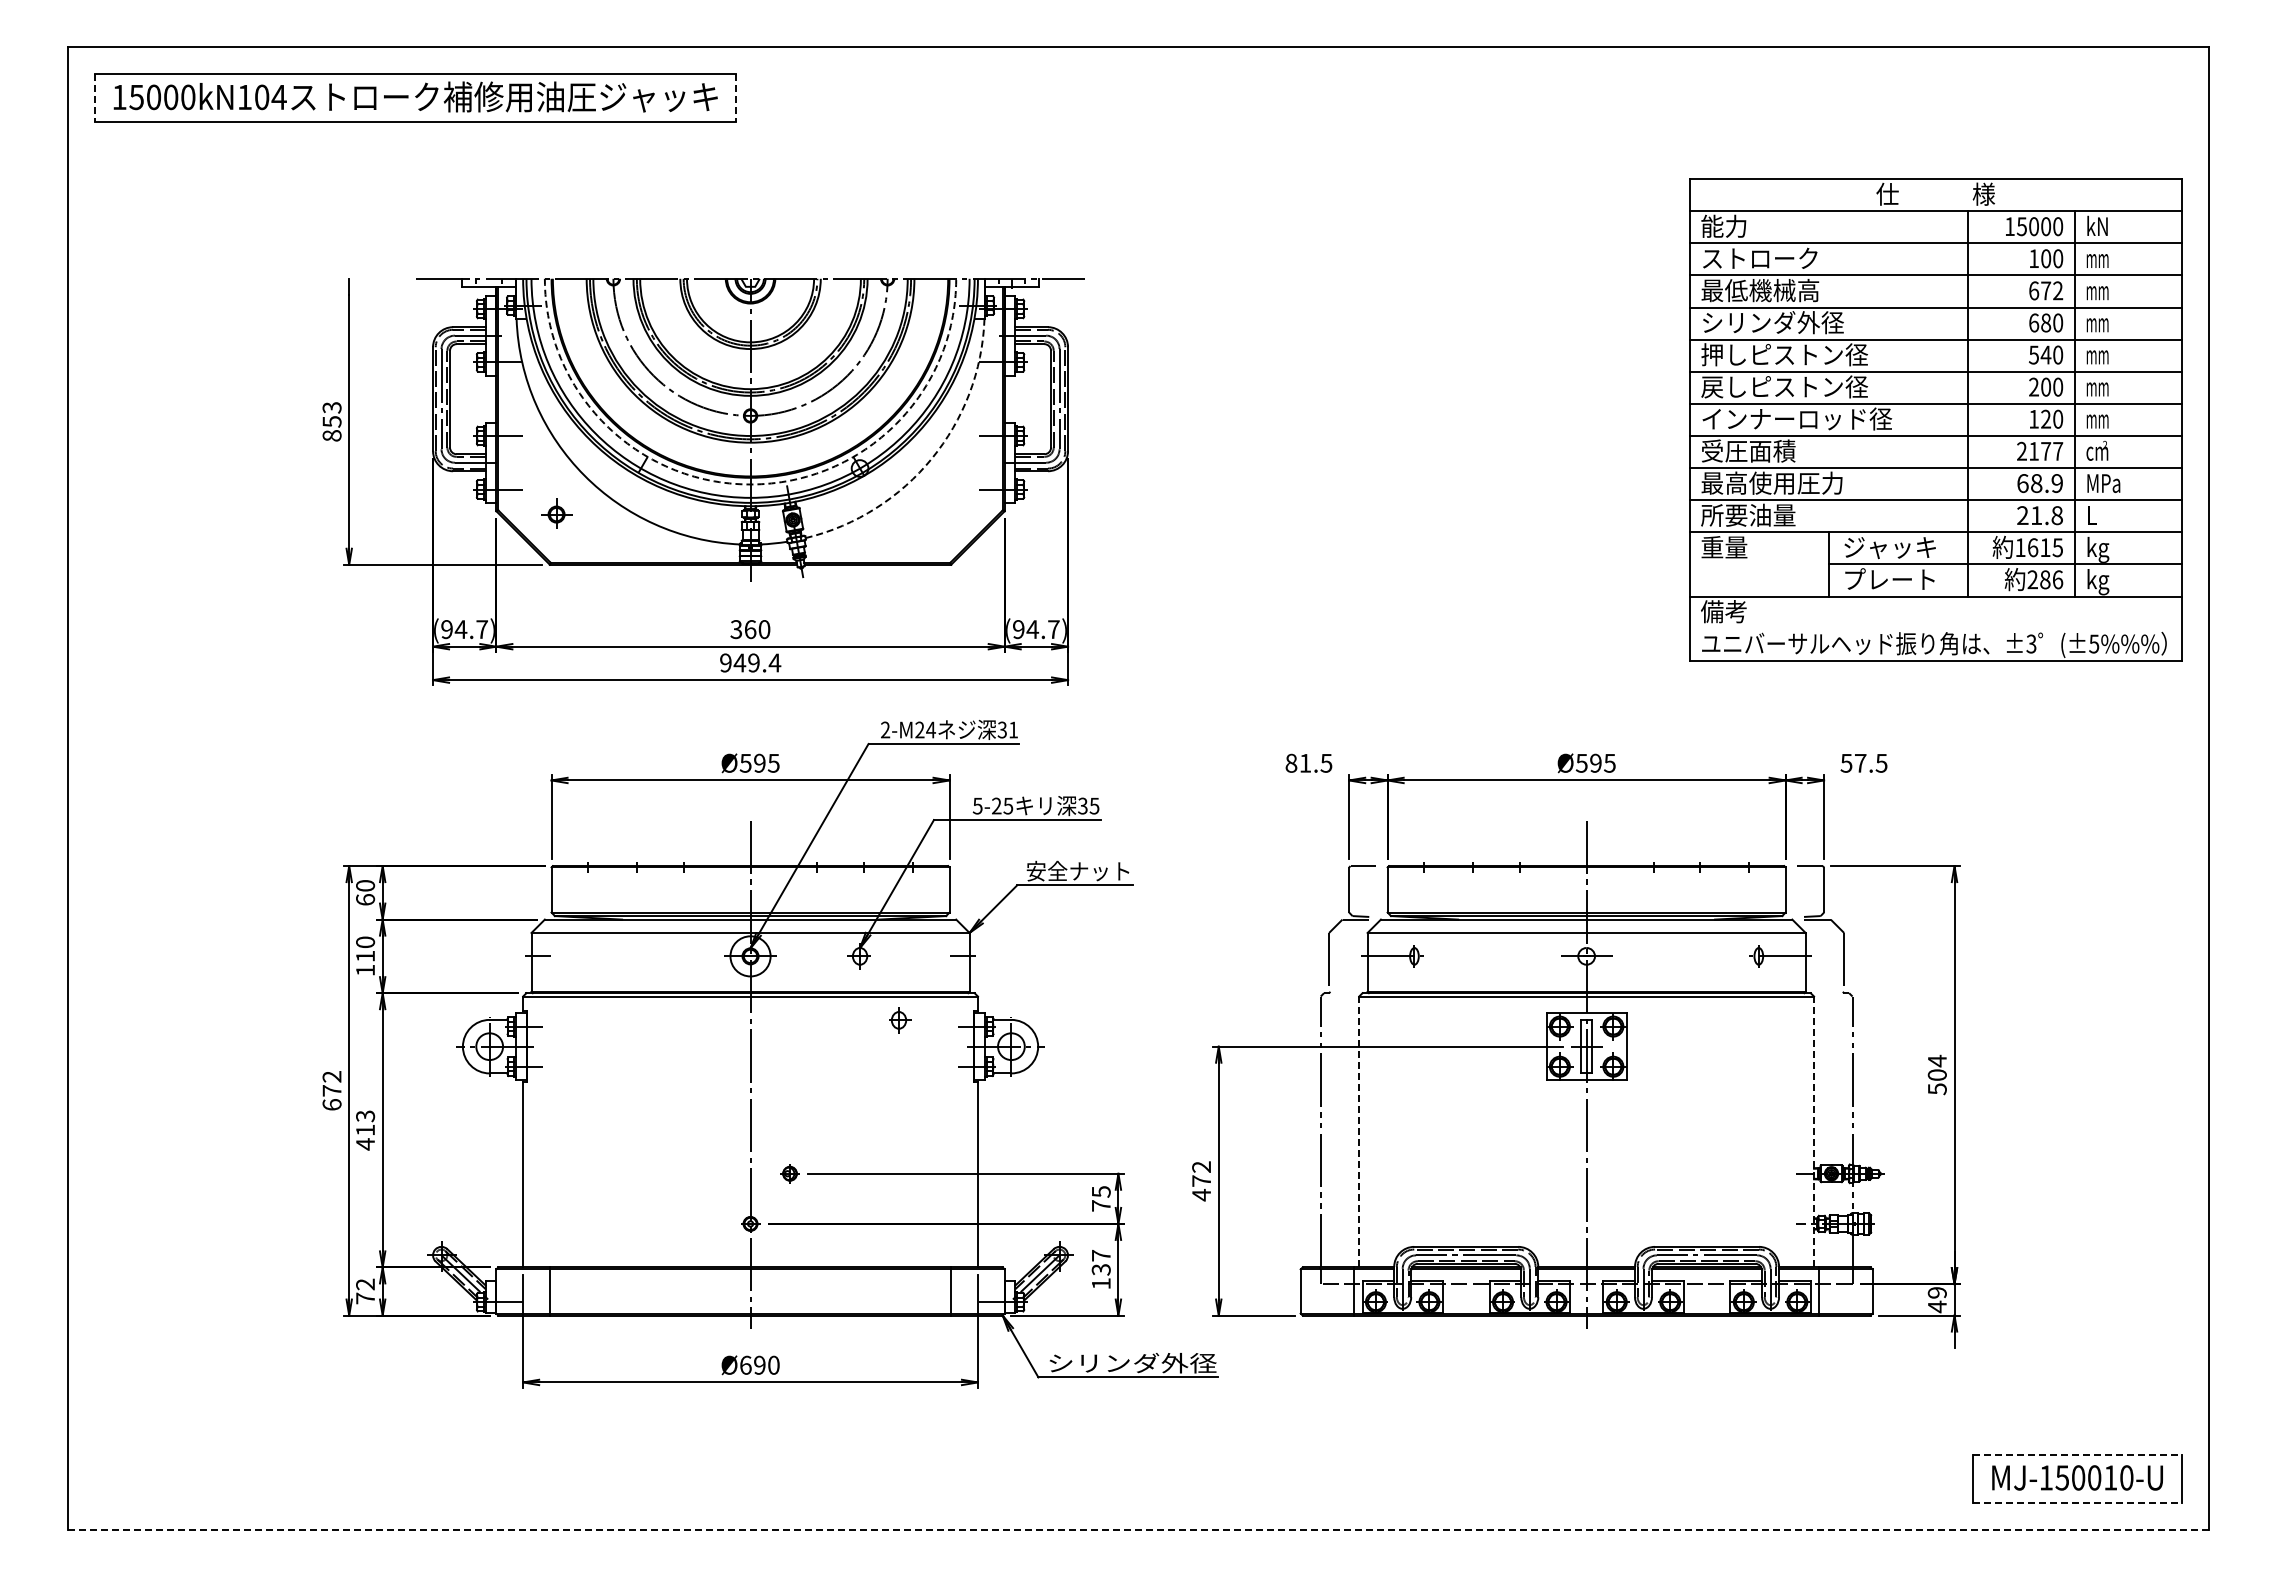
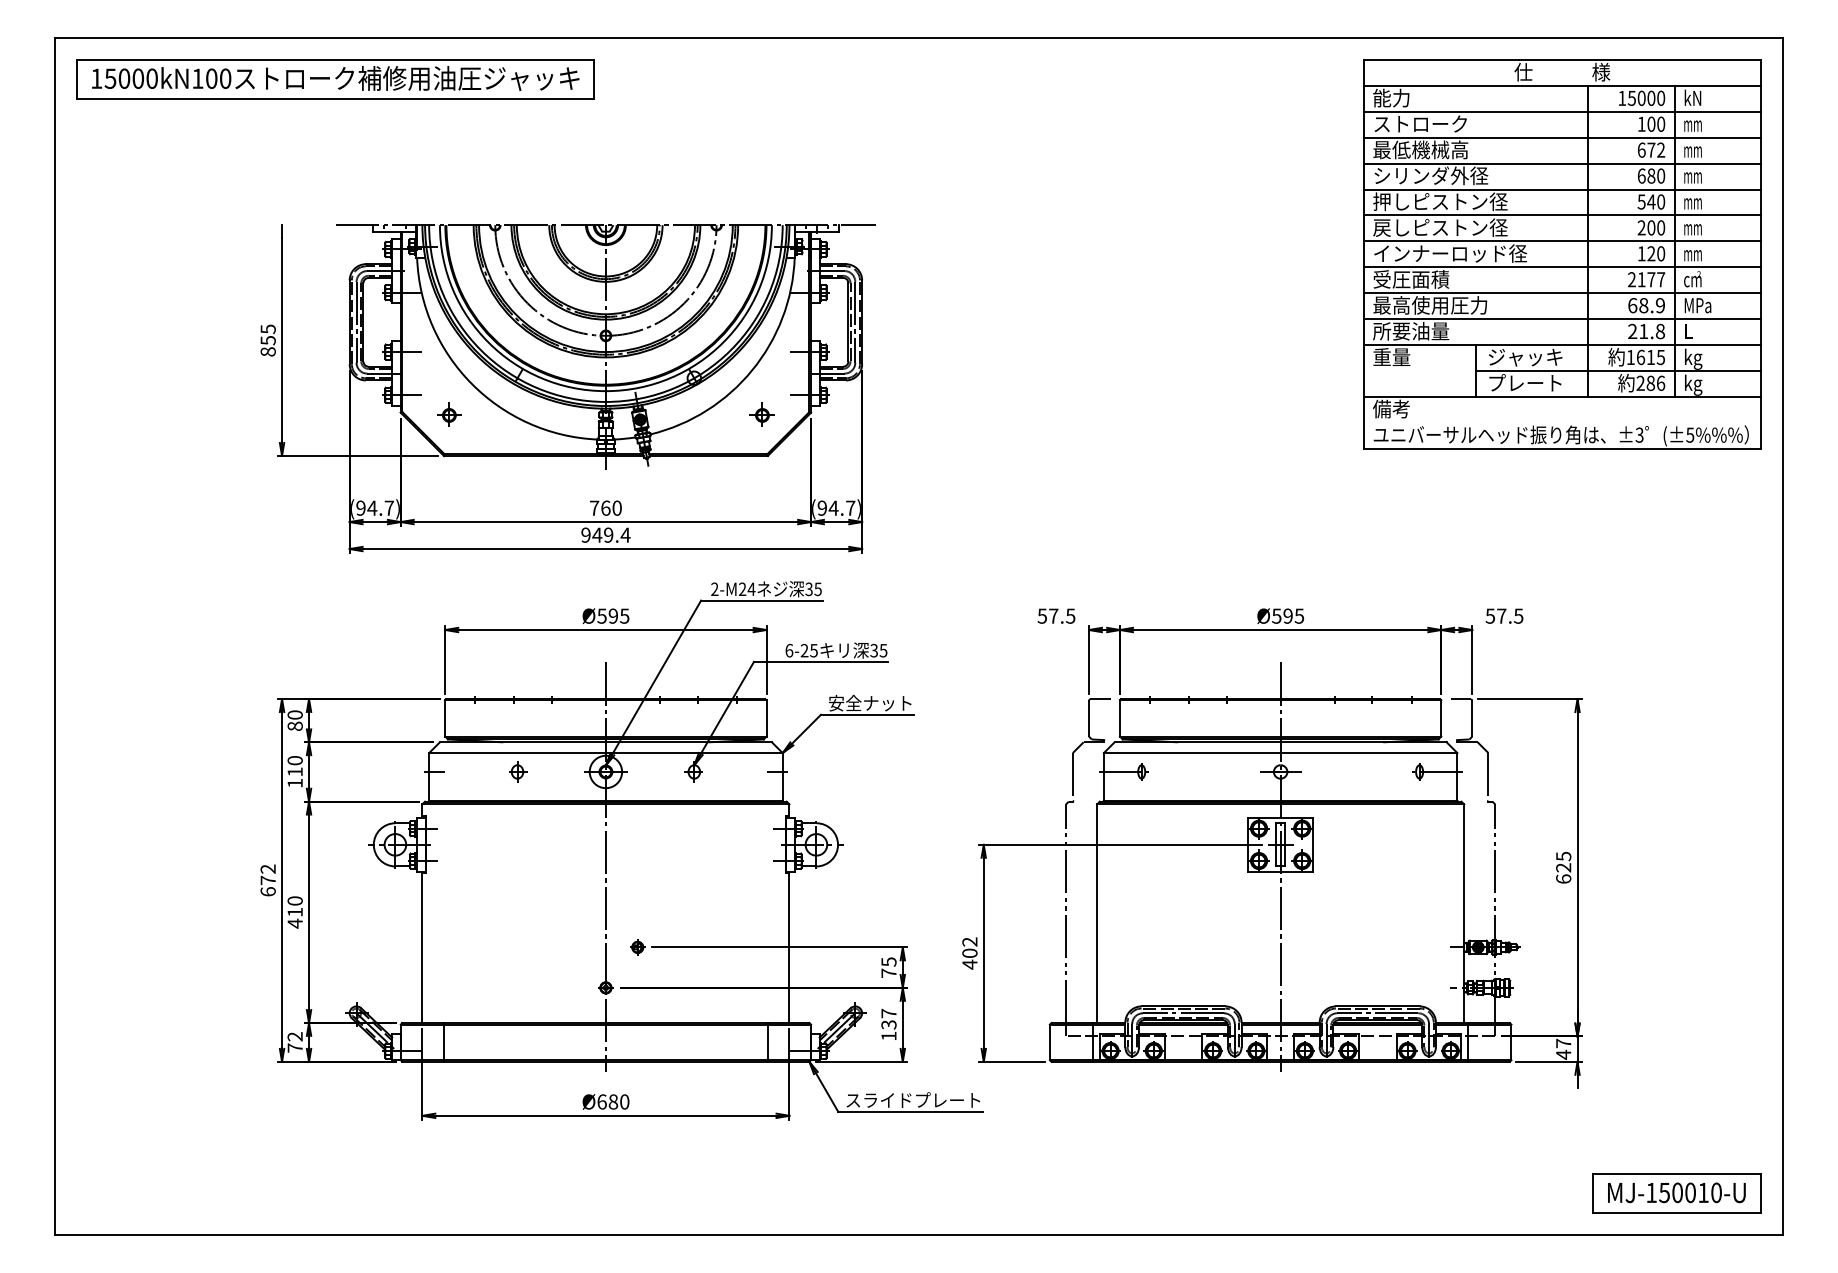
text: (278, 97) -> (224, 78), 15000kN104 -> 15000kN100
line: (95, 98) -> (77, 79), dashed -> solid
line: (735, 98) -> (593, 79), dashed -> solid
text: (331, 407) -> (267, 329), 853 -> 855
part: (1935, 419) -> (1562, 253), moved
arc: (931, 458) -> (751, 370), dashed -> solid
arc: (750, 484) -> (605, 391), dashed -> solid
part: (943, 513) -> (761, 414), added
text: (736, 629) -> (594, 508), 360 -> 760
text: (1012, 729) -> (817, 588), 31 -> 35
text: (1298, 762) -> (1048, 615), 81.5 -> 57.5
text: (977, 805) -> (789, 650), 5-25 -> 6-25
text: (365, 899) -> (295, 726), 60 -> 80
part: (900, 1020) -> (518, 772), moved
text: (1936, 1074) -> (1562, 867), 504 -> 625
text: (365, 1116) -> (295, 901), 413 -> 410
line: (1359, 1131) -> (1097, 913), dashed -> solid
line: (1814, 1131) -> (1464, 913), dashed -> solid
text: (1201, 1180) -> (969, 952), 472 -> 402
text: (1936, 1292) -> (1562, 1043), 49 -> 47
text: (1132, 1362) -> (914, 1099), シリンダ外径 -> スライドプレート
text: (759, 1364) -> (613, 1101), Ø690 -> Ø680
line: (2078, 1454) -> (1677, 1173), dashed -> solid
line: (2078, 1502) -> (1677, 1212), dashed -> solid
line: (1138, 1529) -> (919, 1234), dashed -> solid

